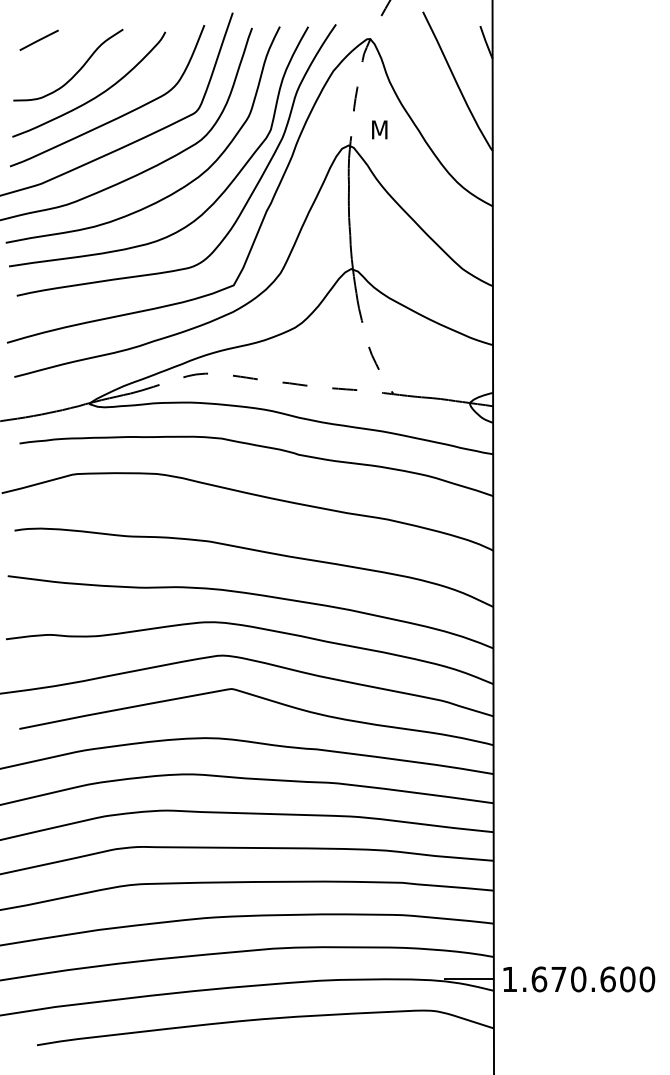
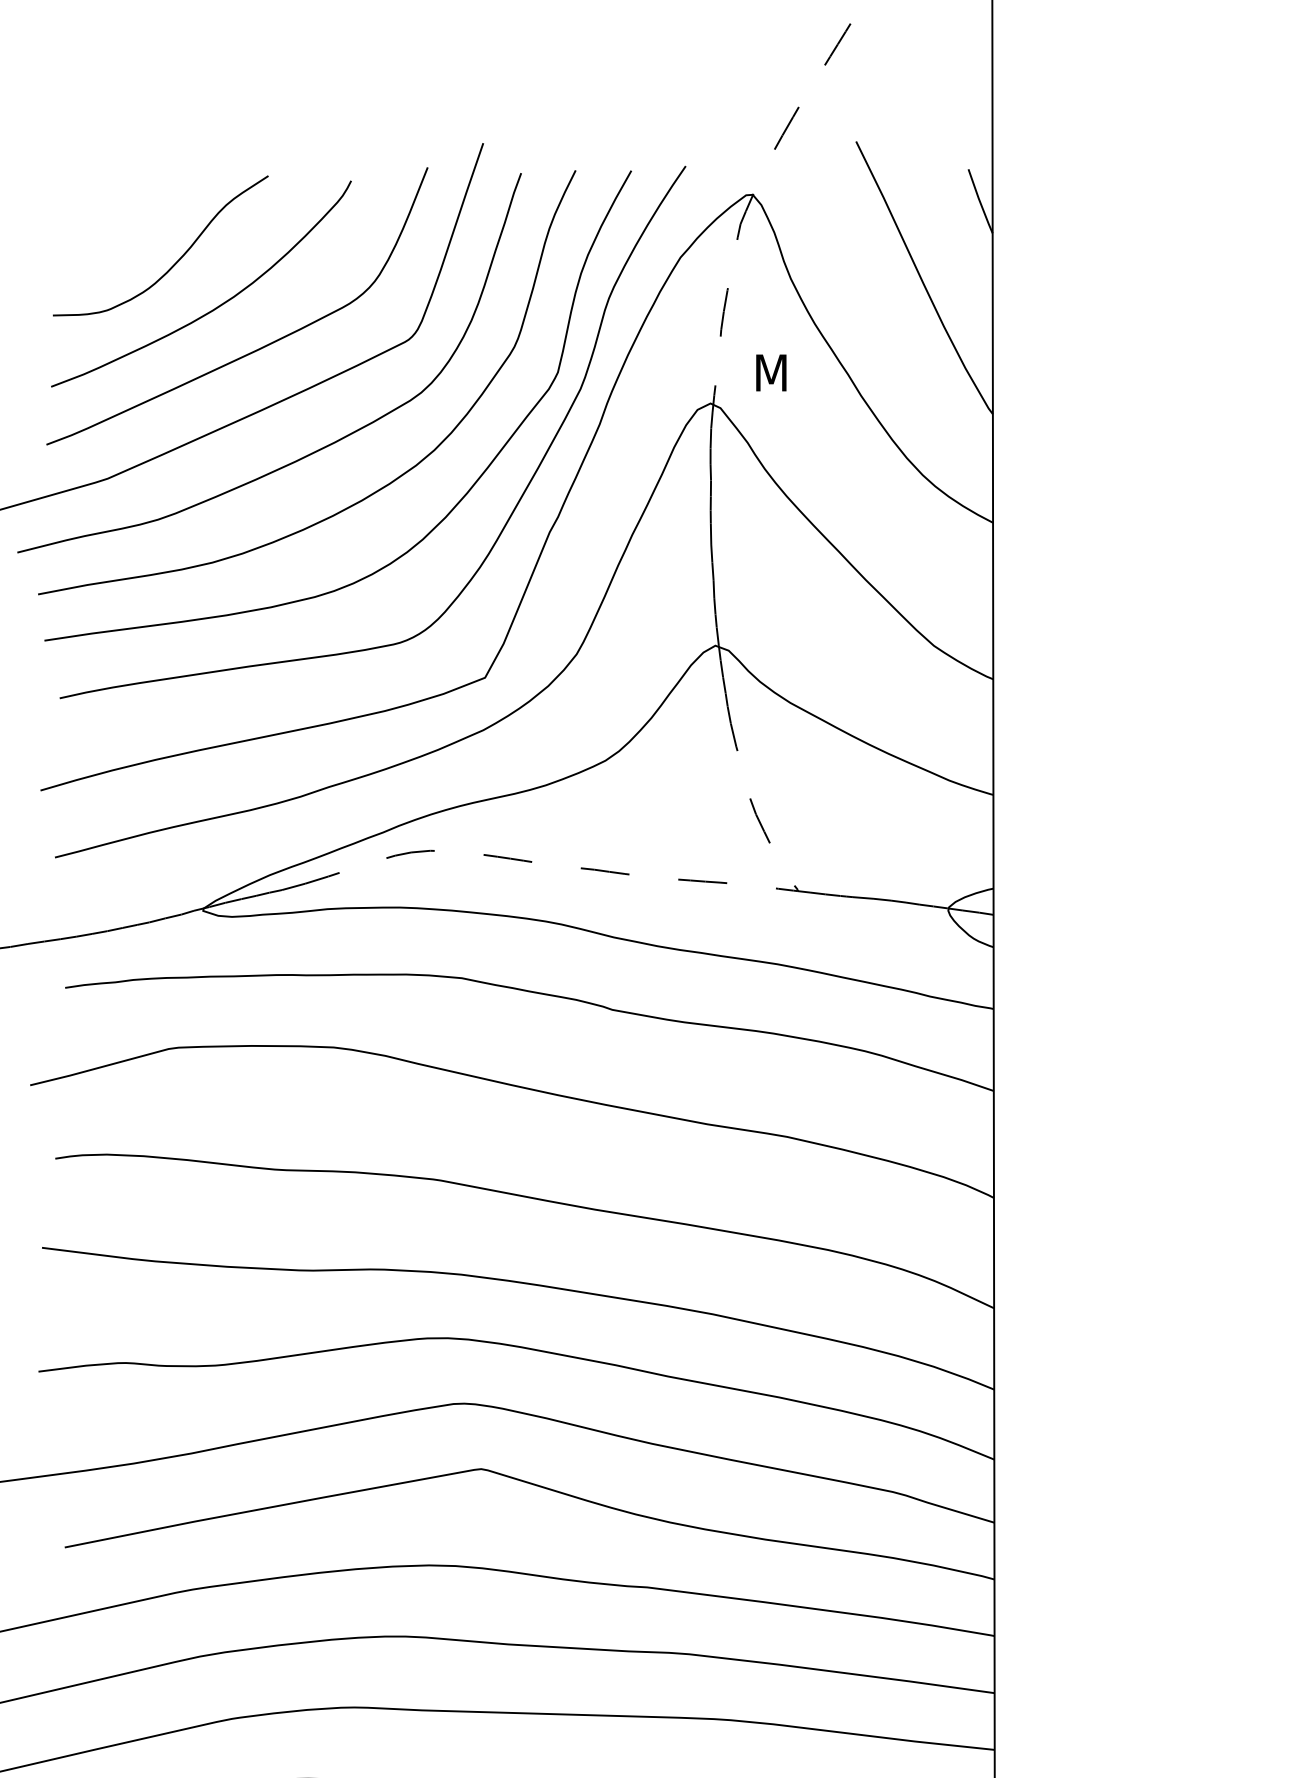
line: (38, 39) -> (102, 195), removed

